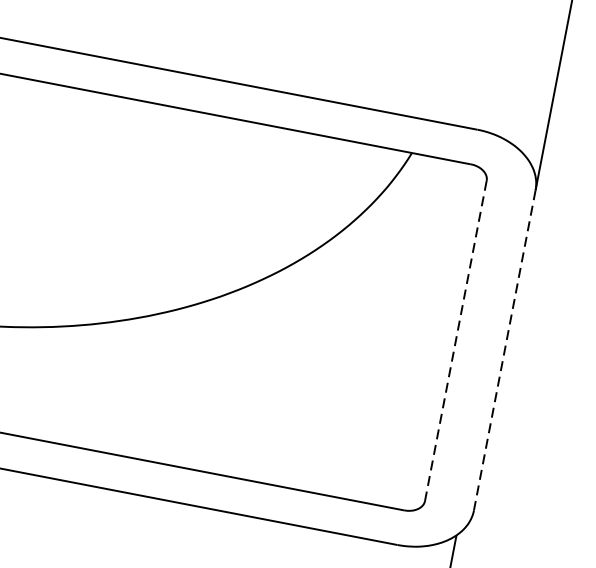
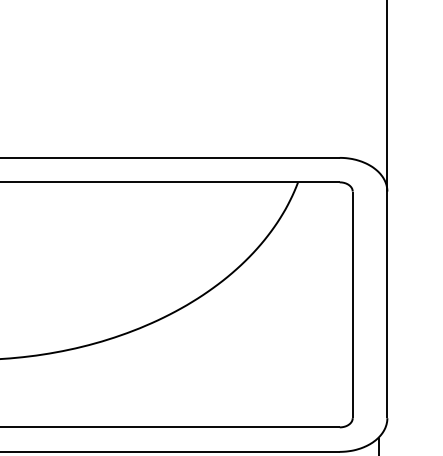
line: (455, 341) -> (352, 305), dashed -> solid
line: (504, 351) -> (387, 305), dashed -> solid

